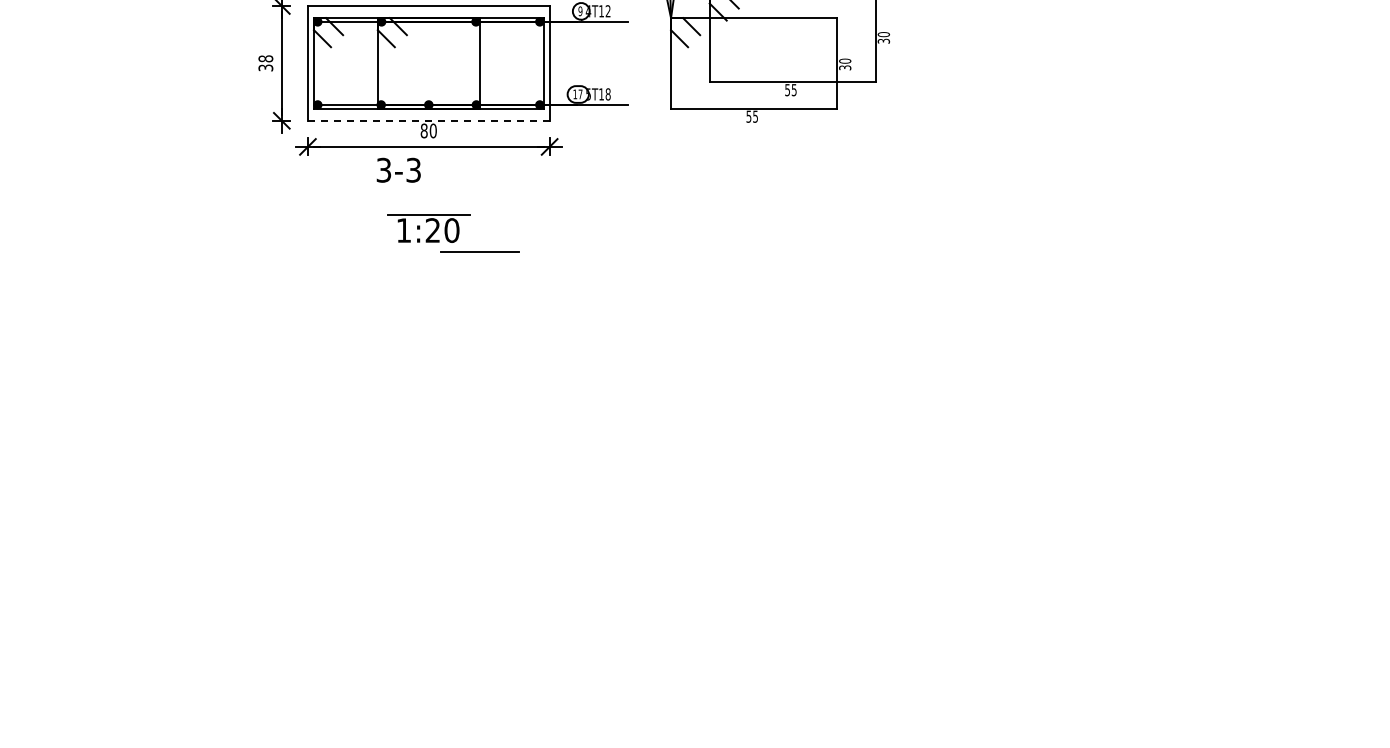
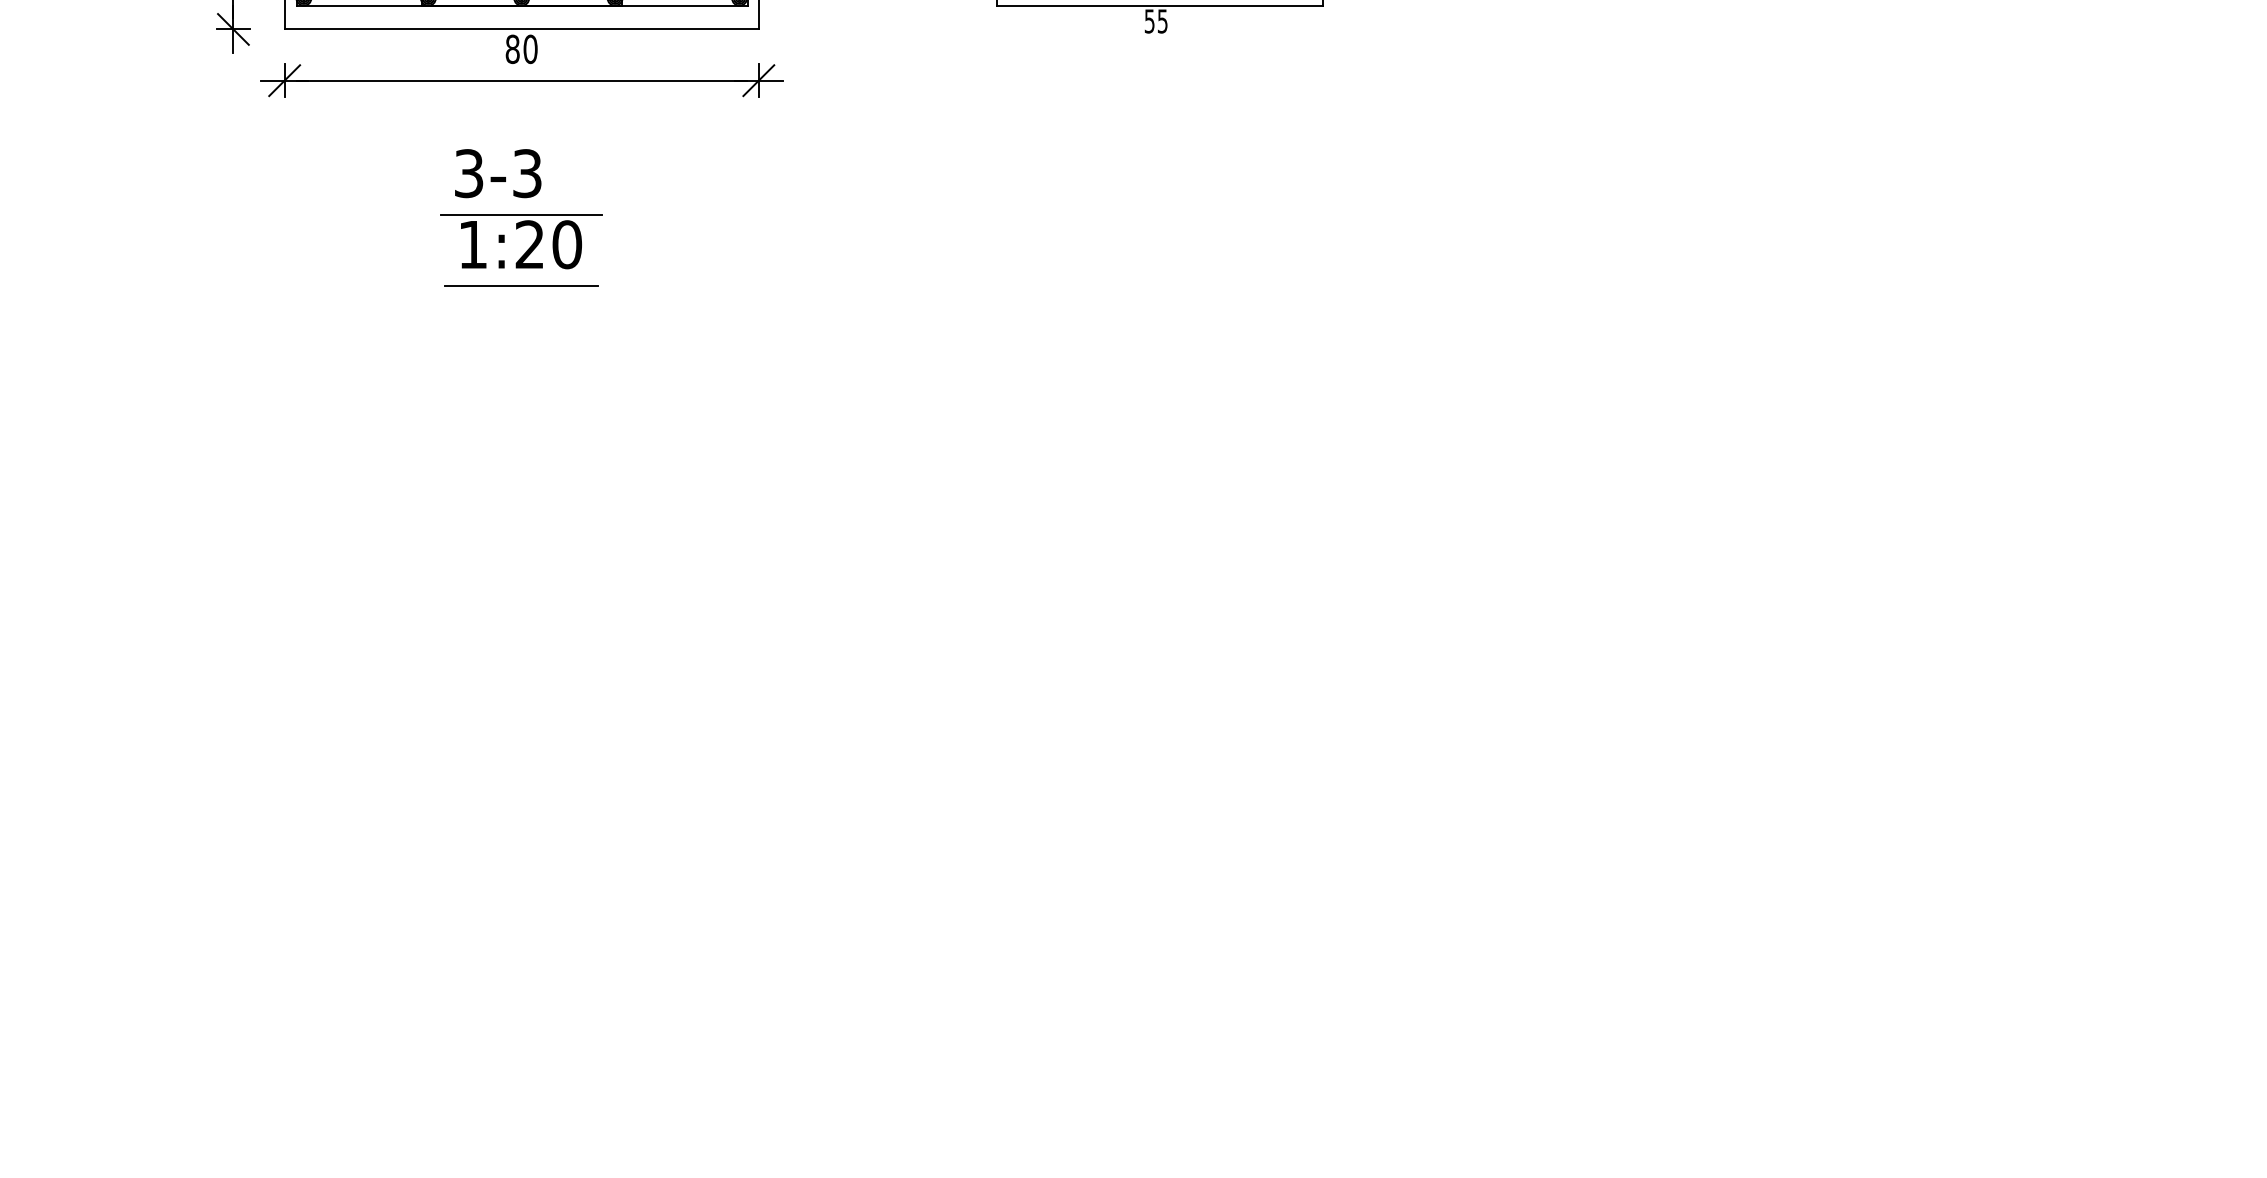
line: (428, 120) -> (521, 28), dashed -> solid
text: (398, 169) -> (497, 172), moved
line: (479, 251) -> (521, 285), moved

